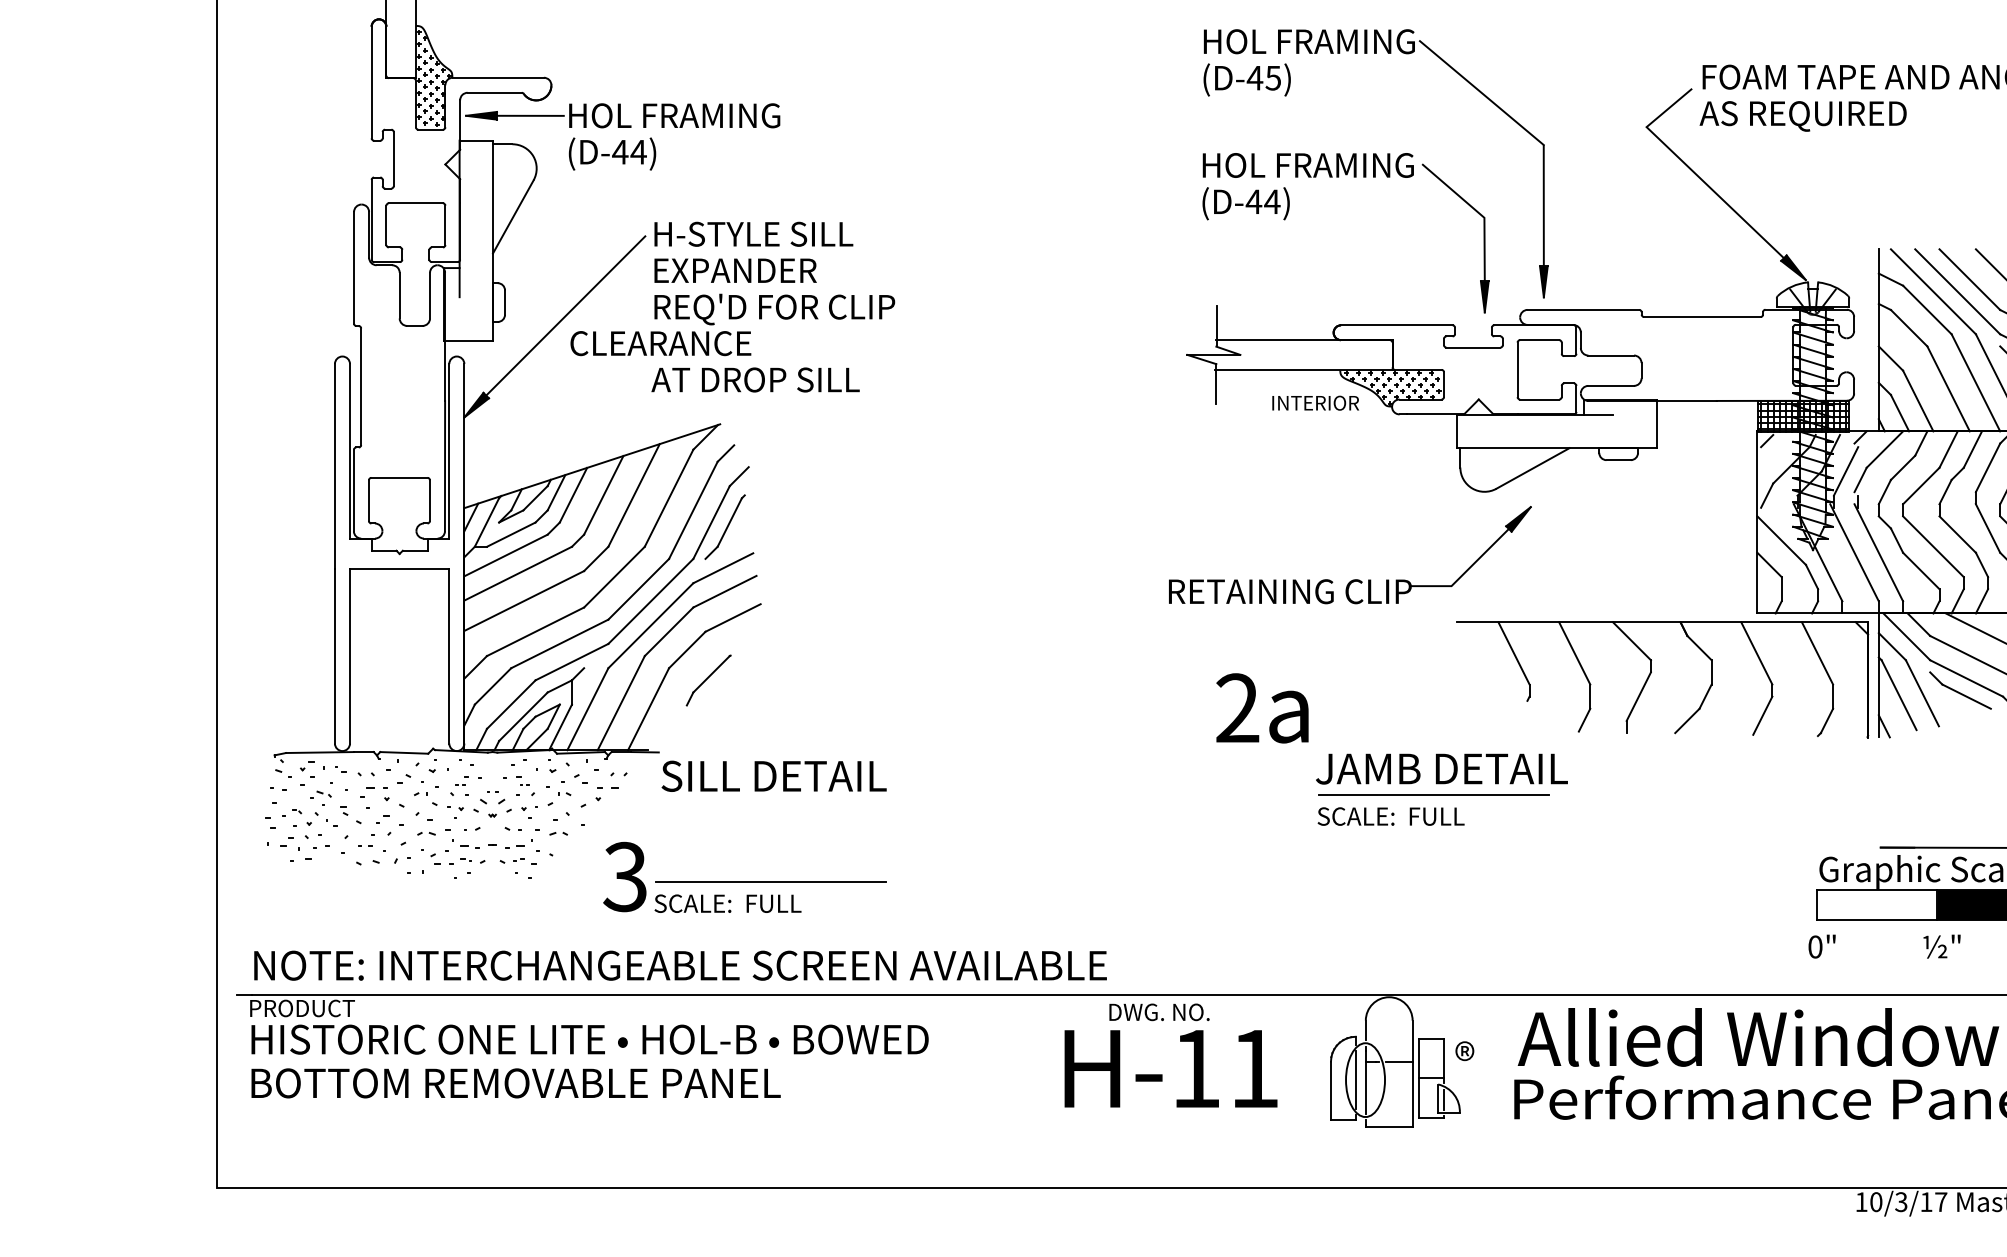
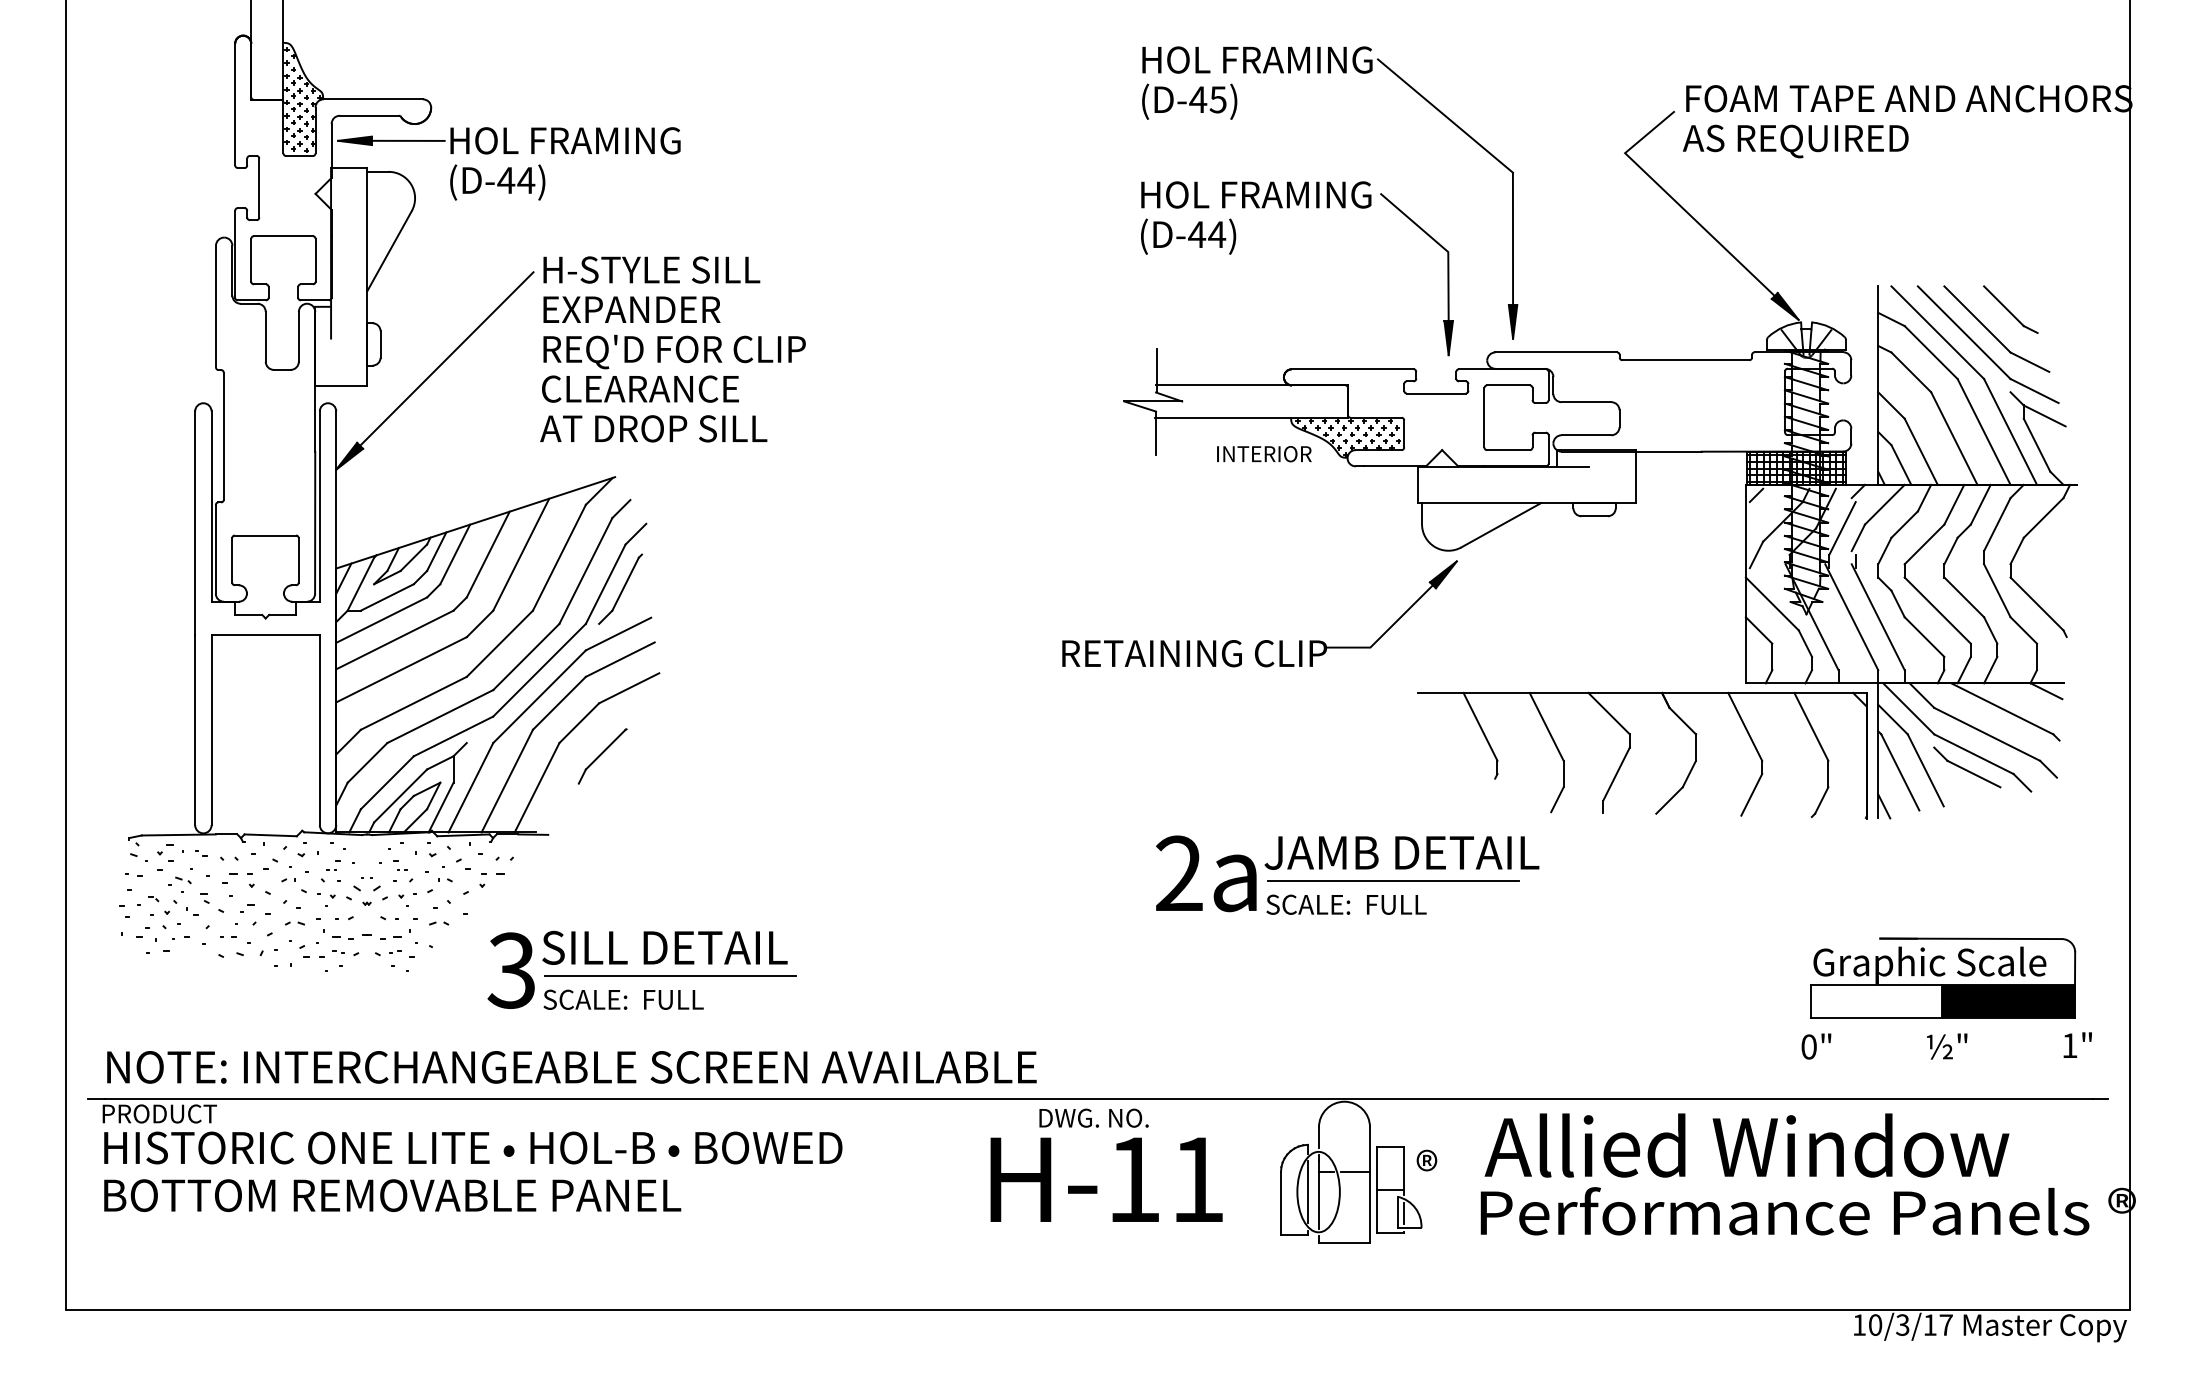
text: (660, 342) -> (640, 388), moved
part: (1352, 579) -> (1262, 640), moved
text: (1262, 708) -> (1206, 873), moved
text: (773, 775) -> (664, 947), moved

